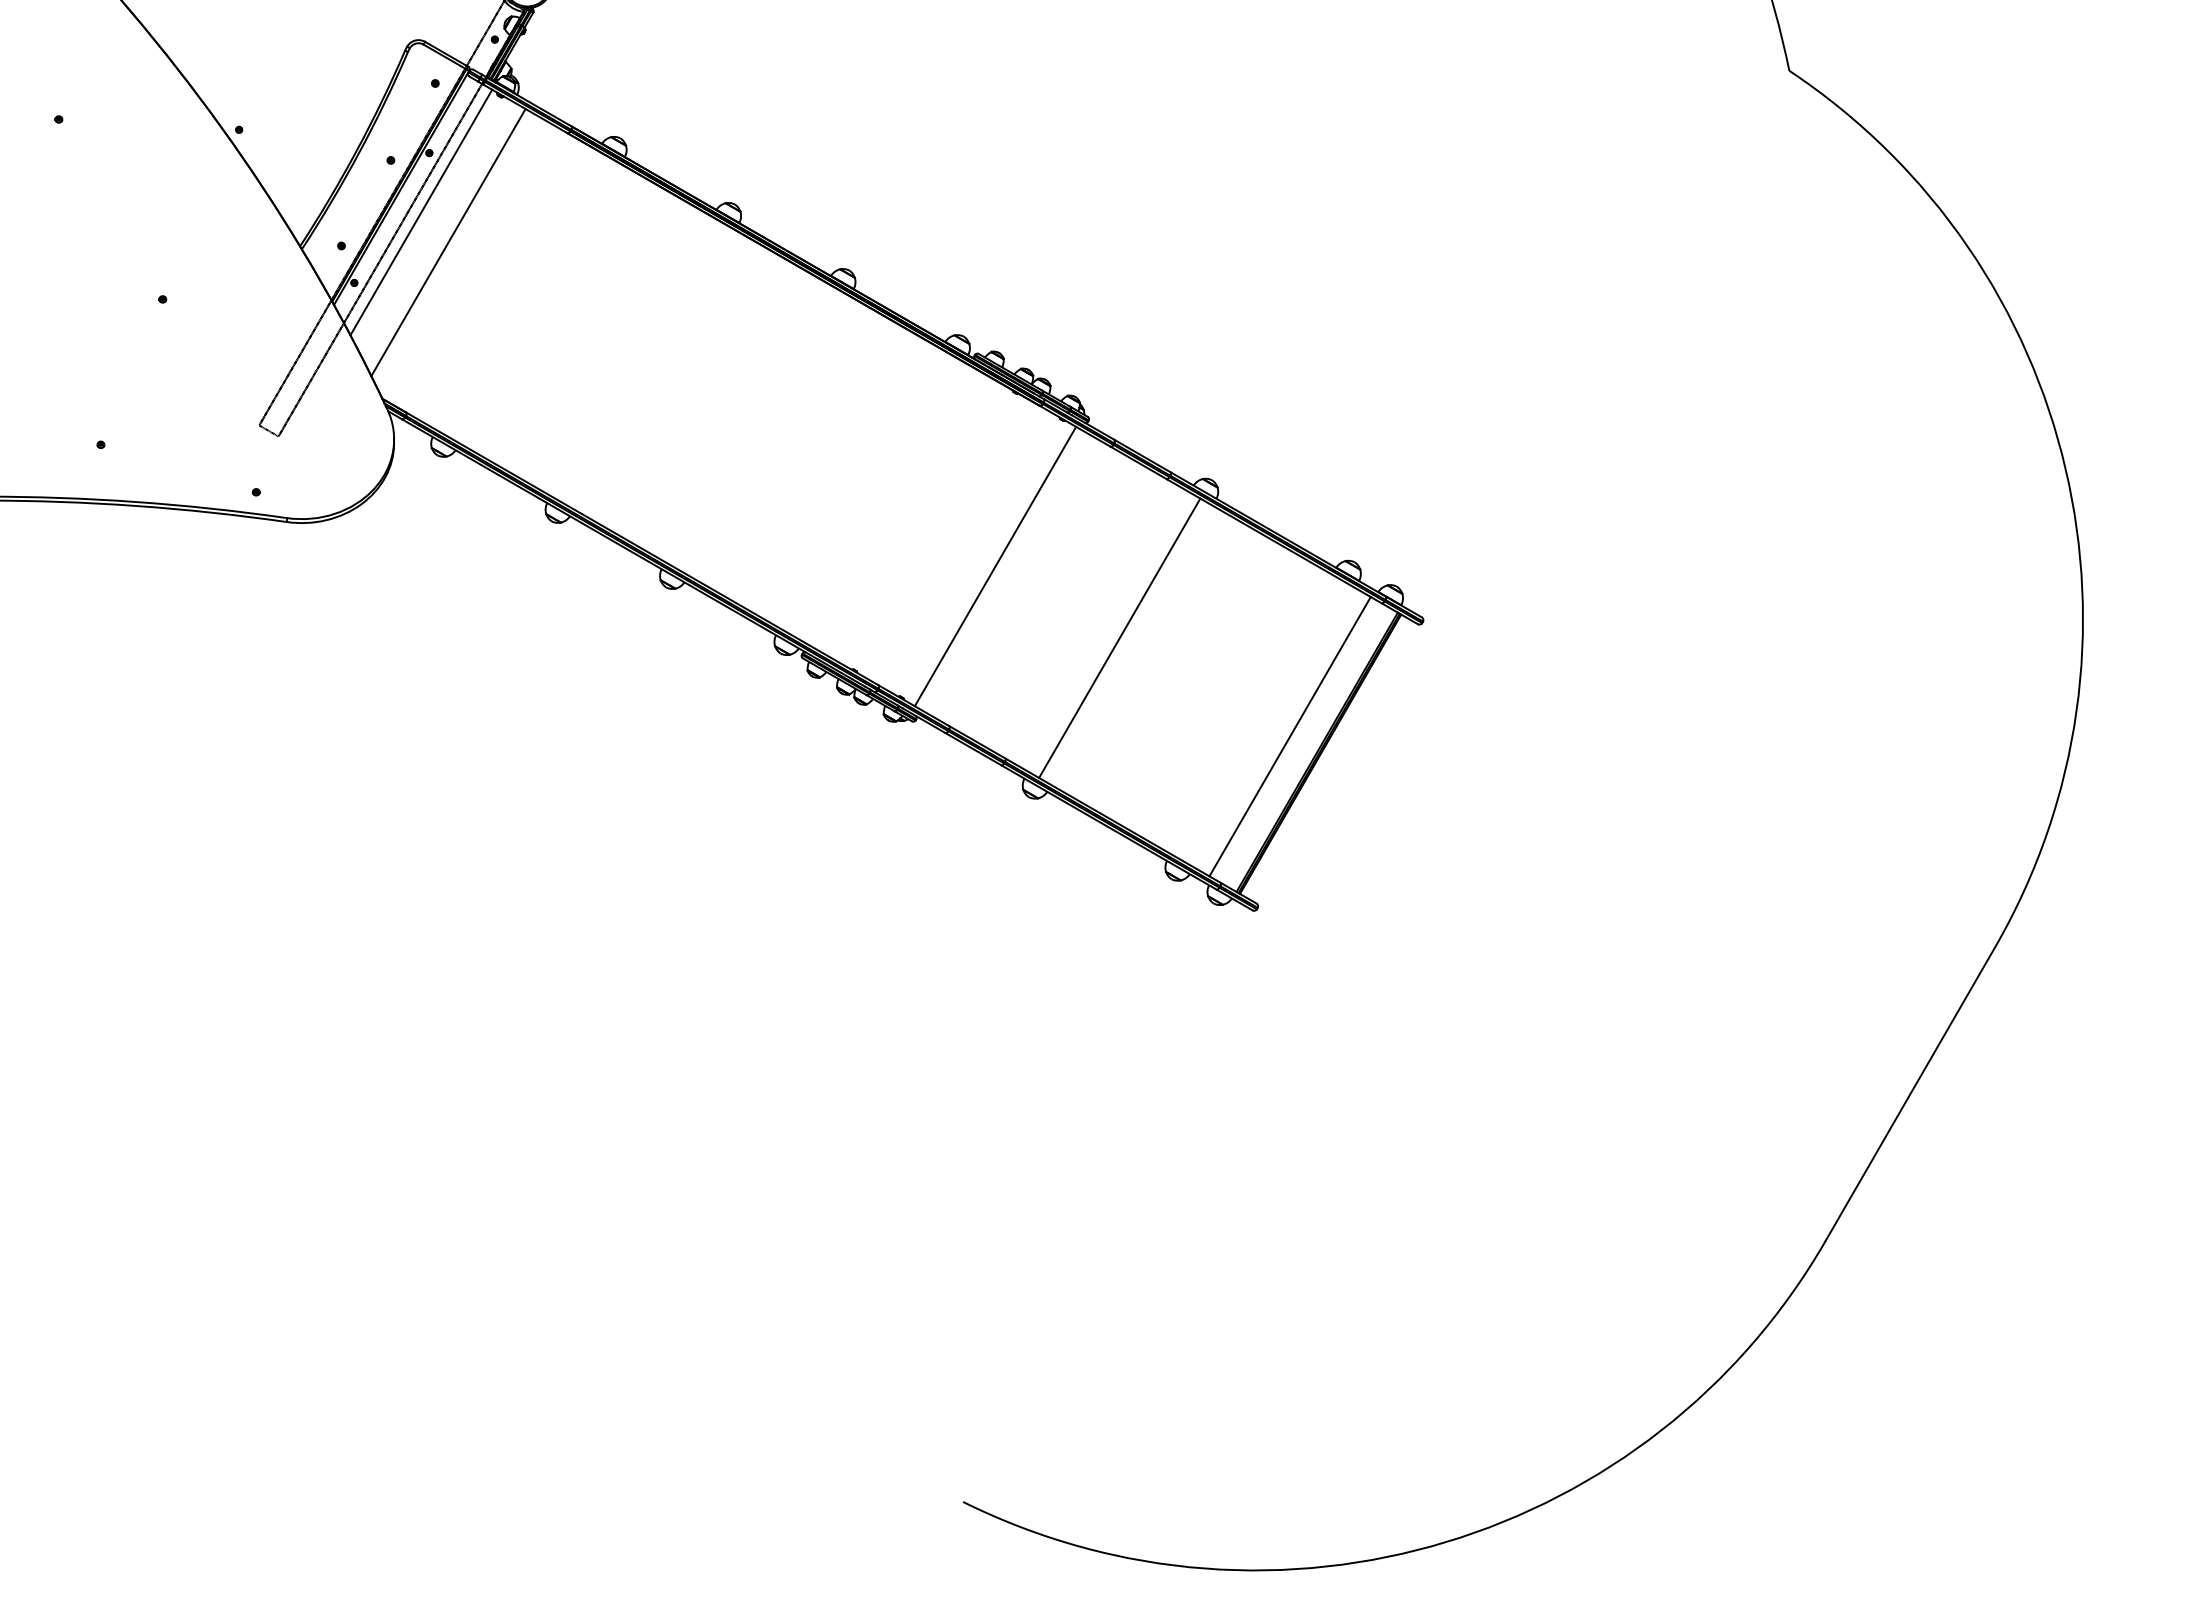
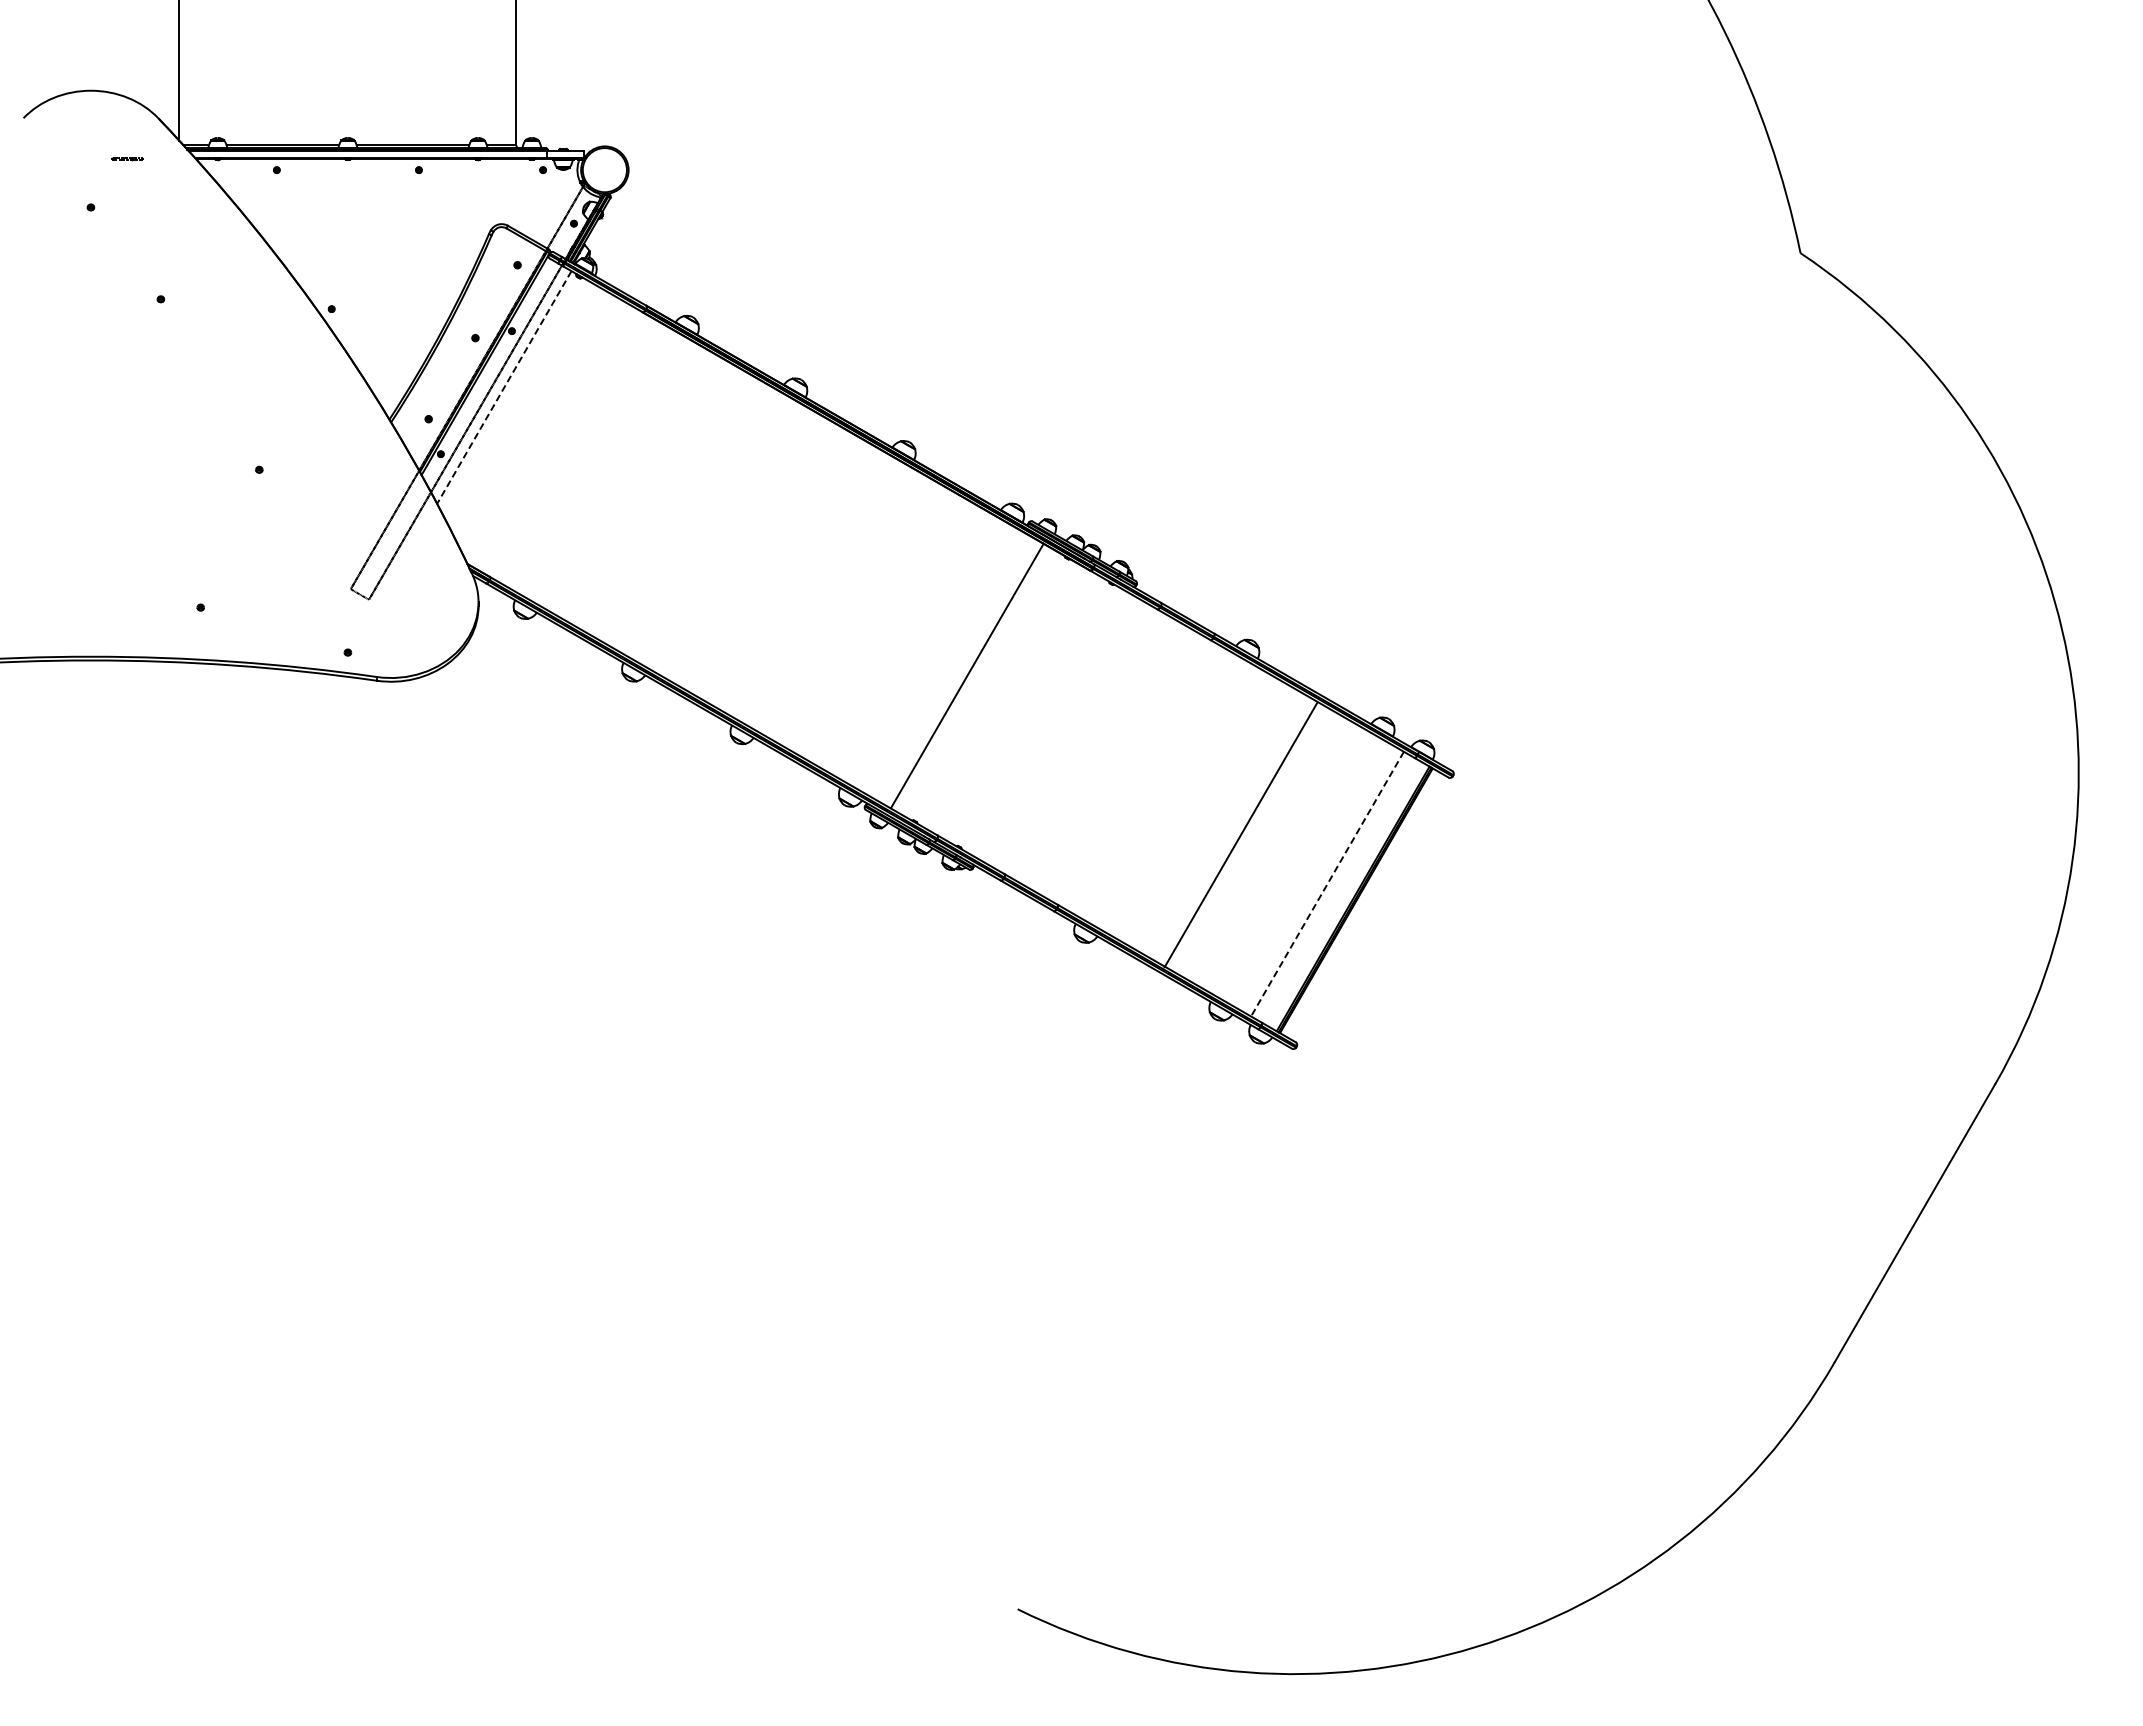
line: (421, 212) -> (504, 387), solid -> dashed
line: (447, 242) -> (529, 415), removed
line: (994, 566) -> (966, 675), moved
line: (1119, 637) -> (1240, 834), moved
line: (1290, 737) -> (1327, 884), solid -> dashed

